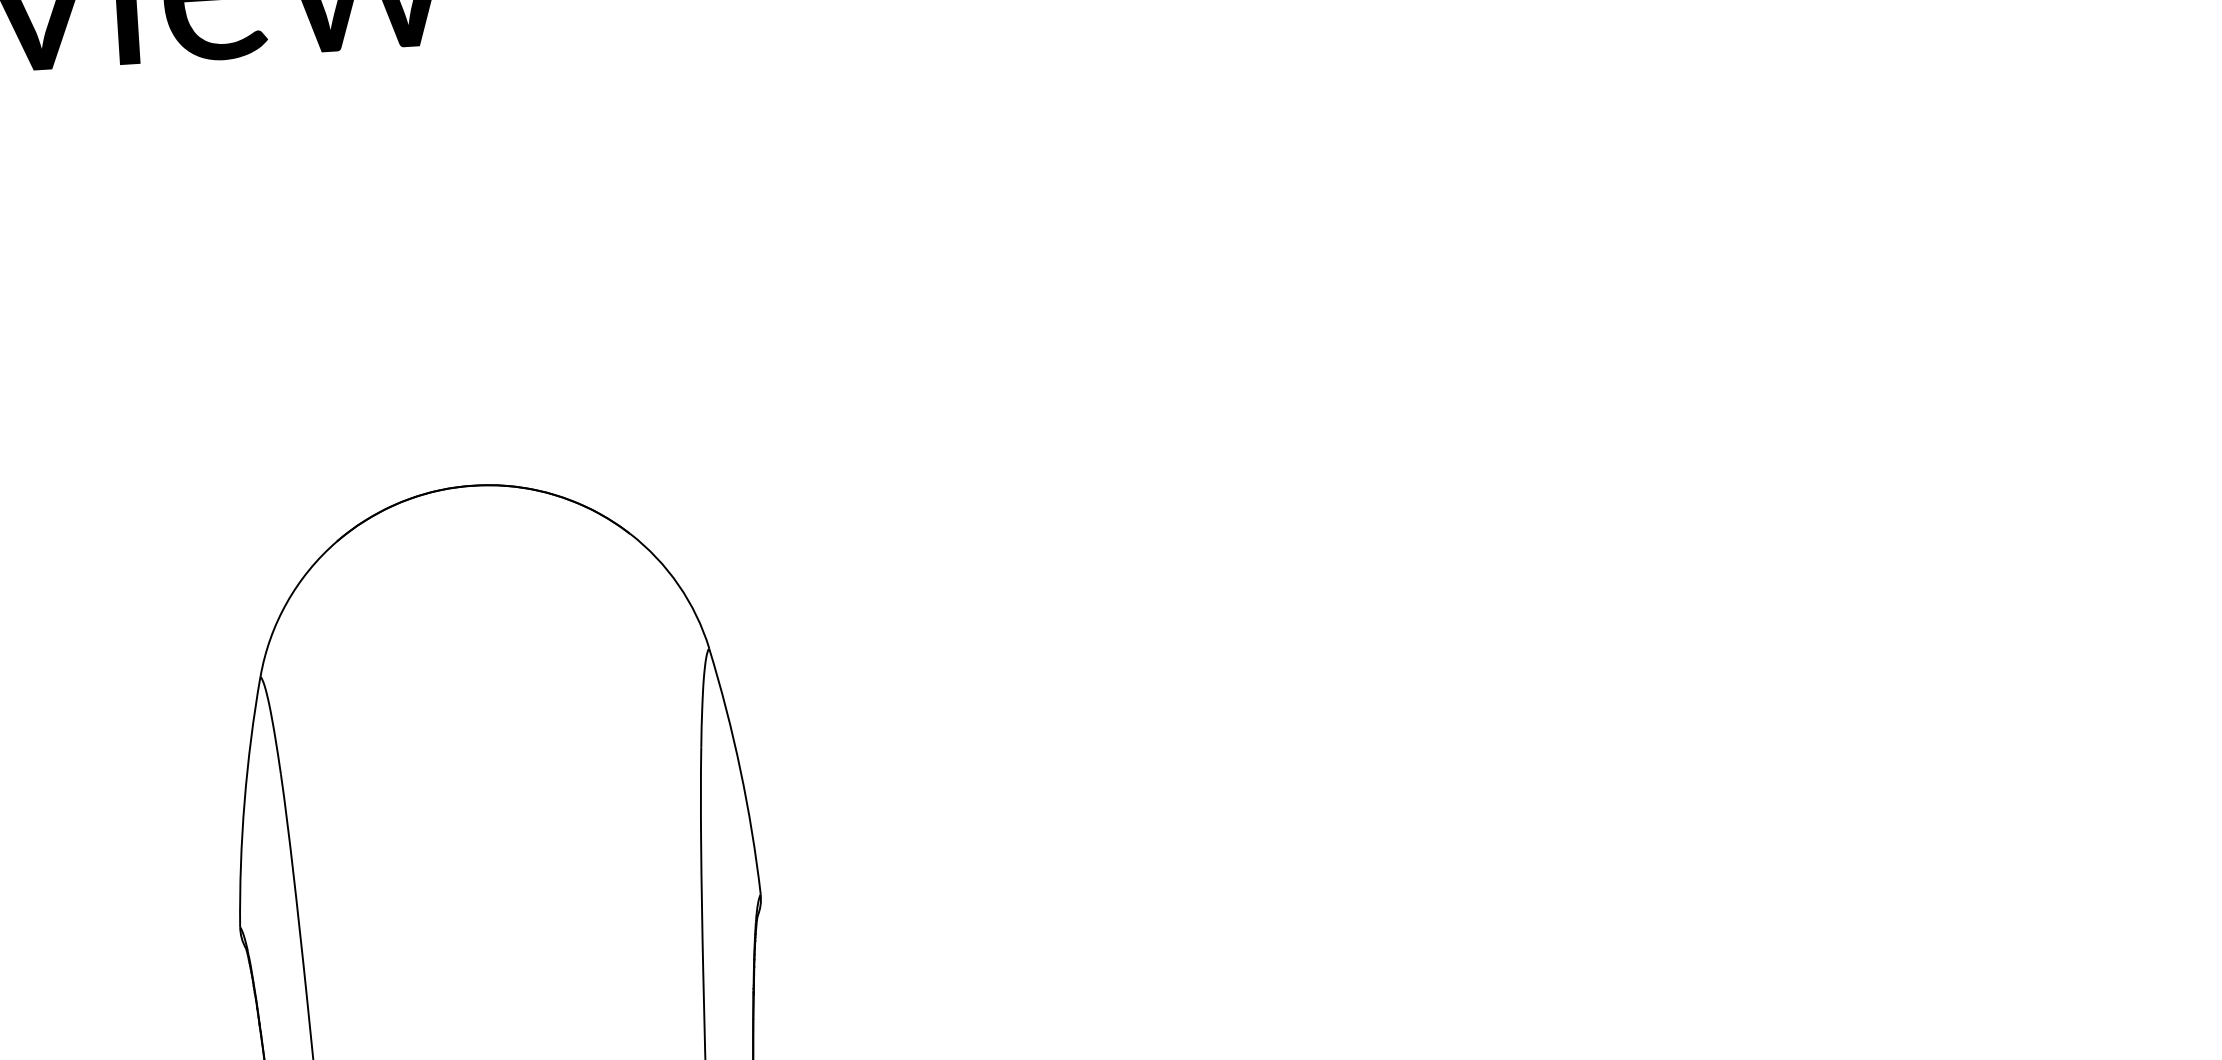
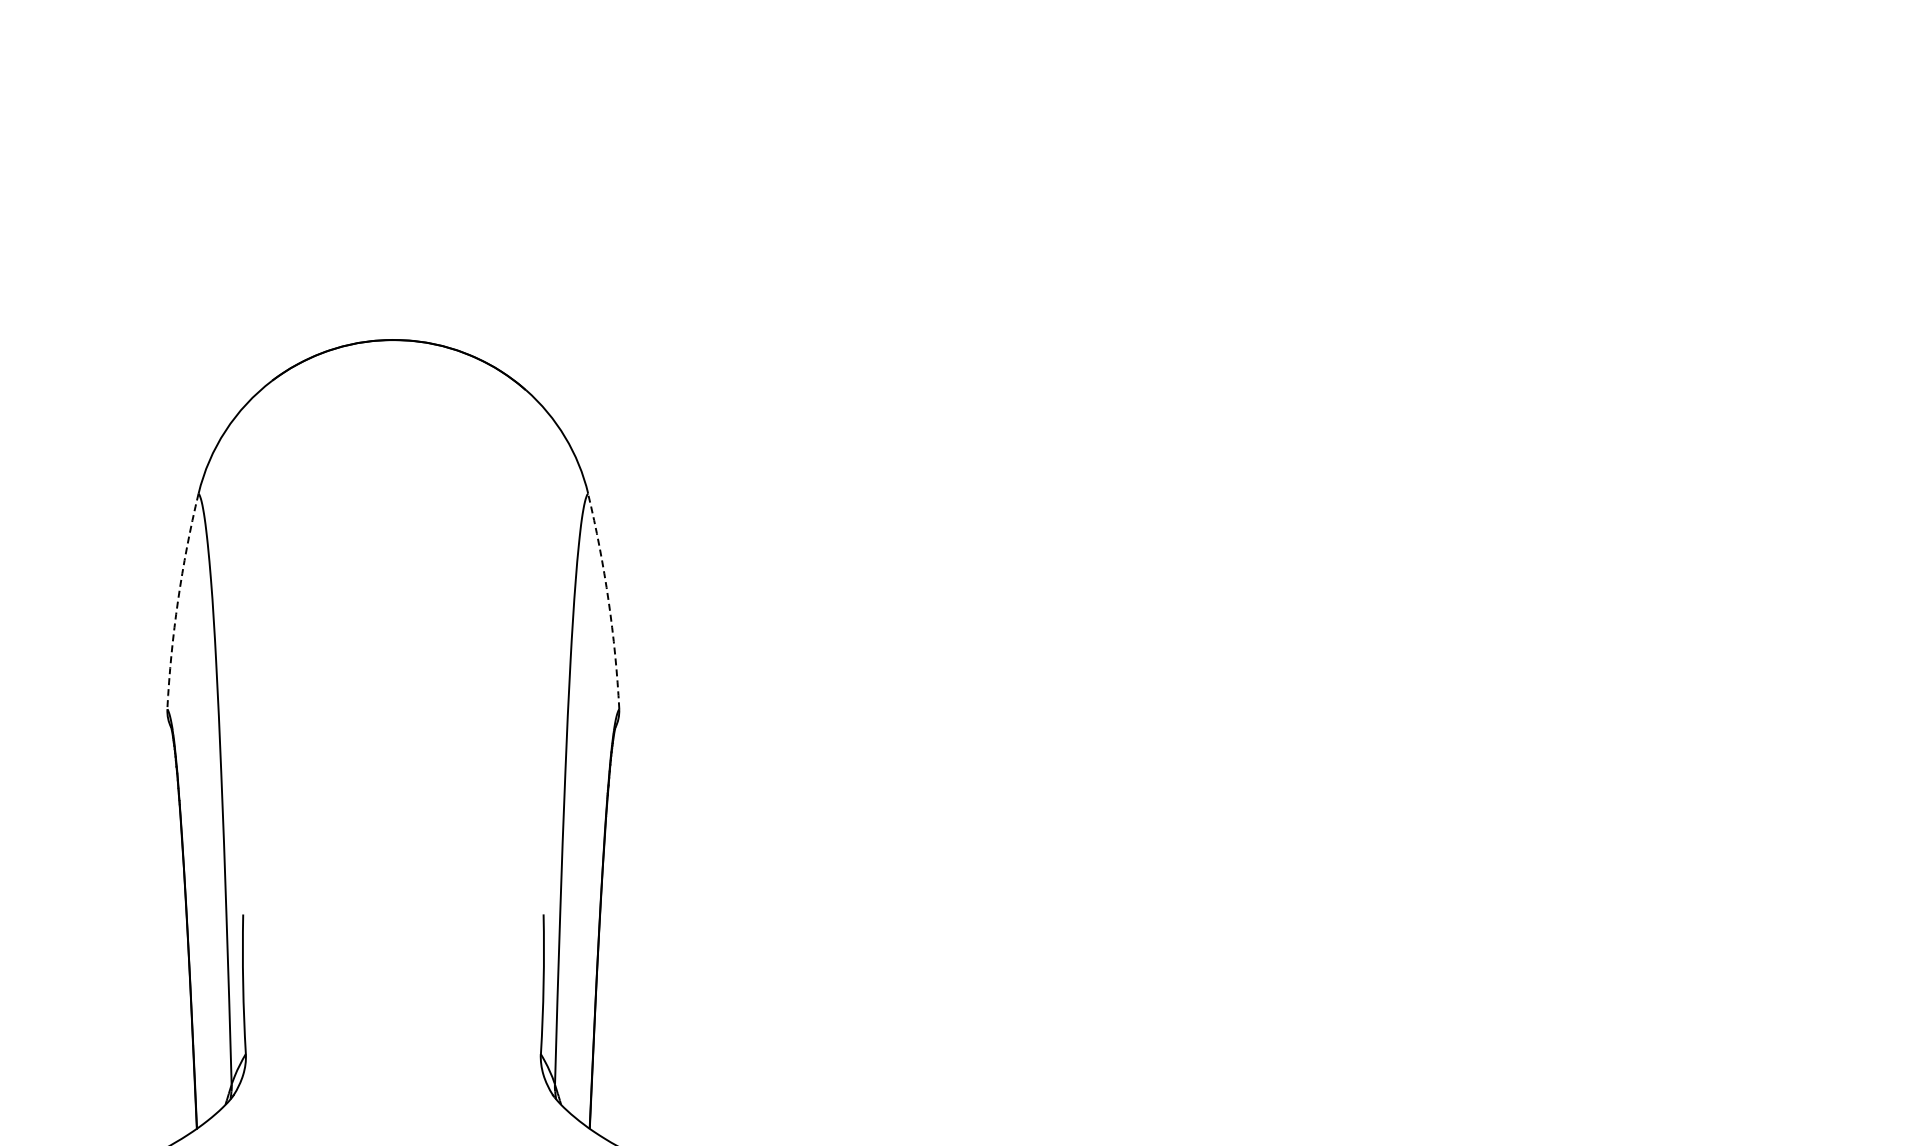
arc: (740, 770) -> (608, 600), solid -> dashed
arc: (245, 801) -> (178, 600), solid -> dashed

